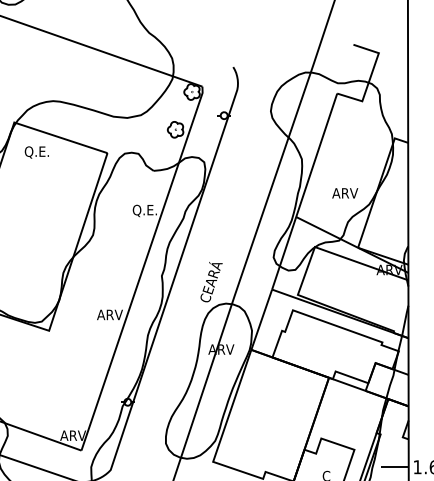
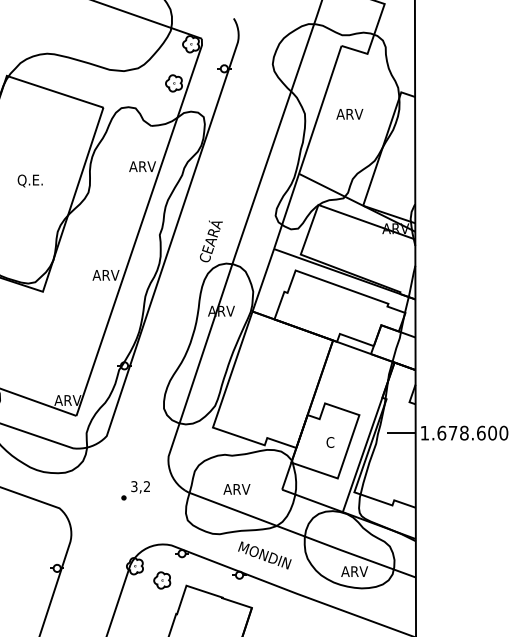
text: (36, 152) -> (29, 180), moved
text: (344, 193) -> (349, 114), moved
text: (145, 210) -> (142, 167), Q.E. -> ARV

